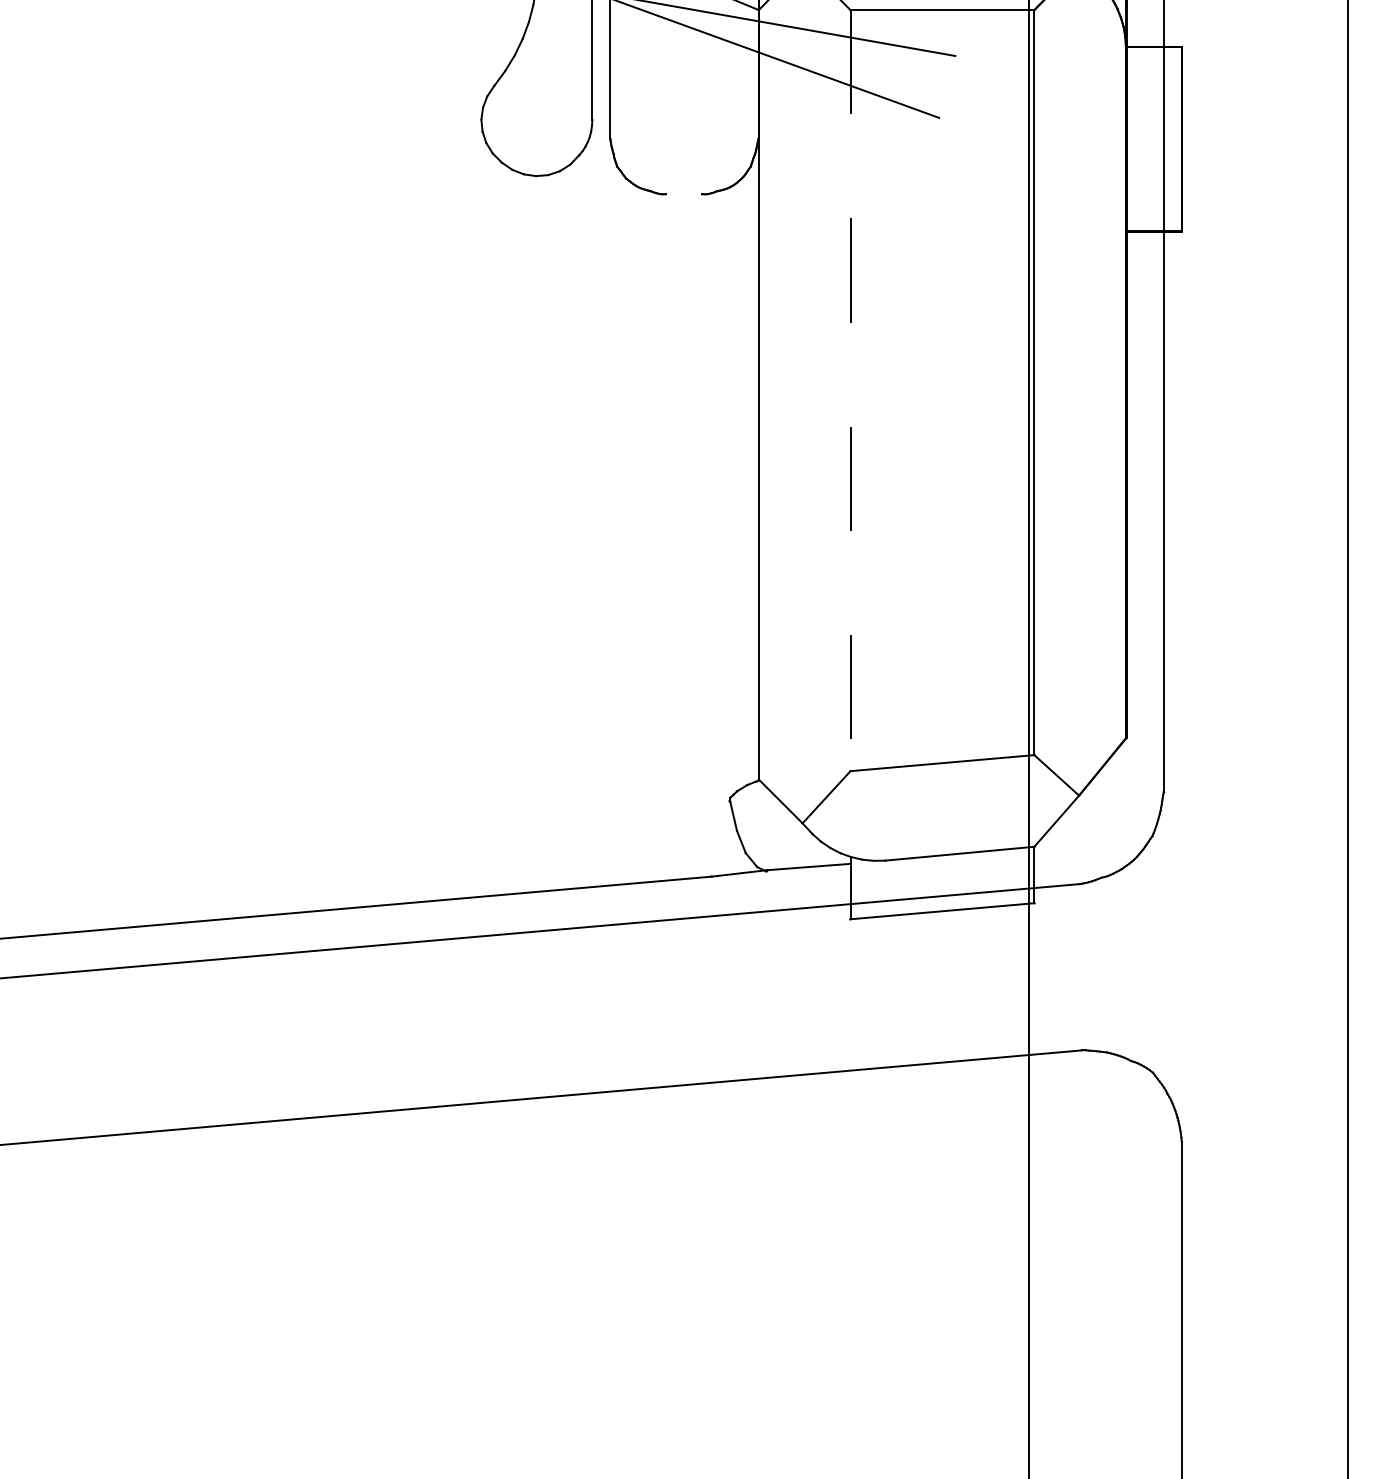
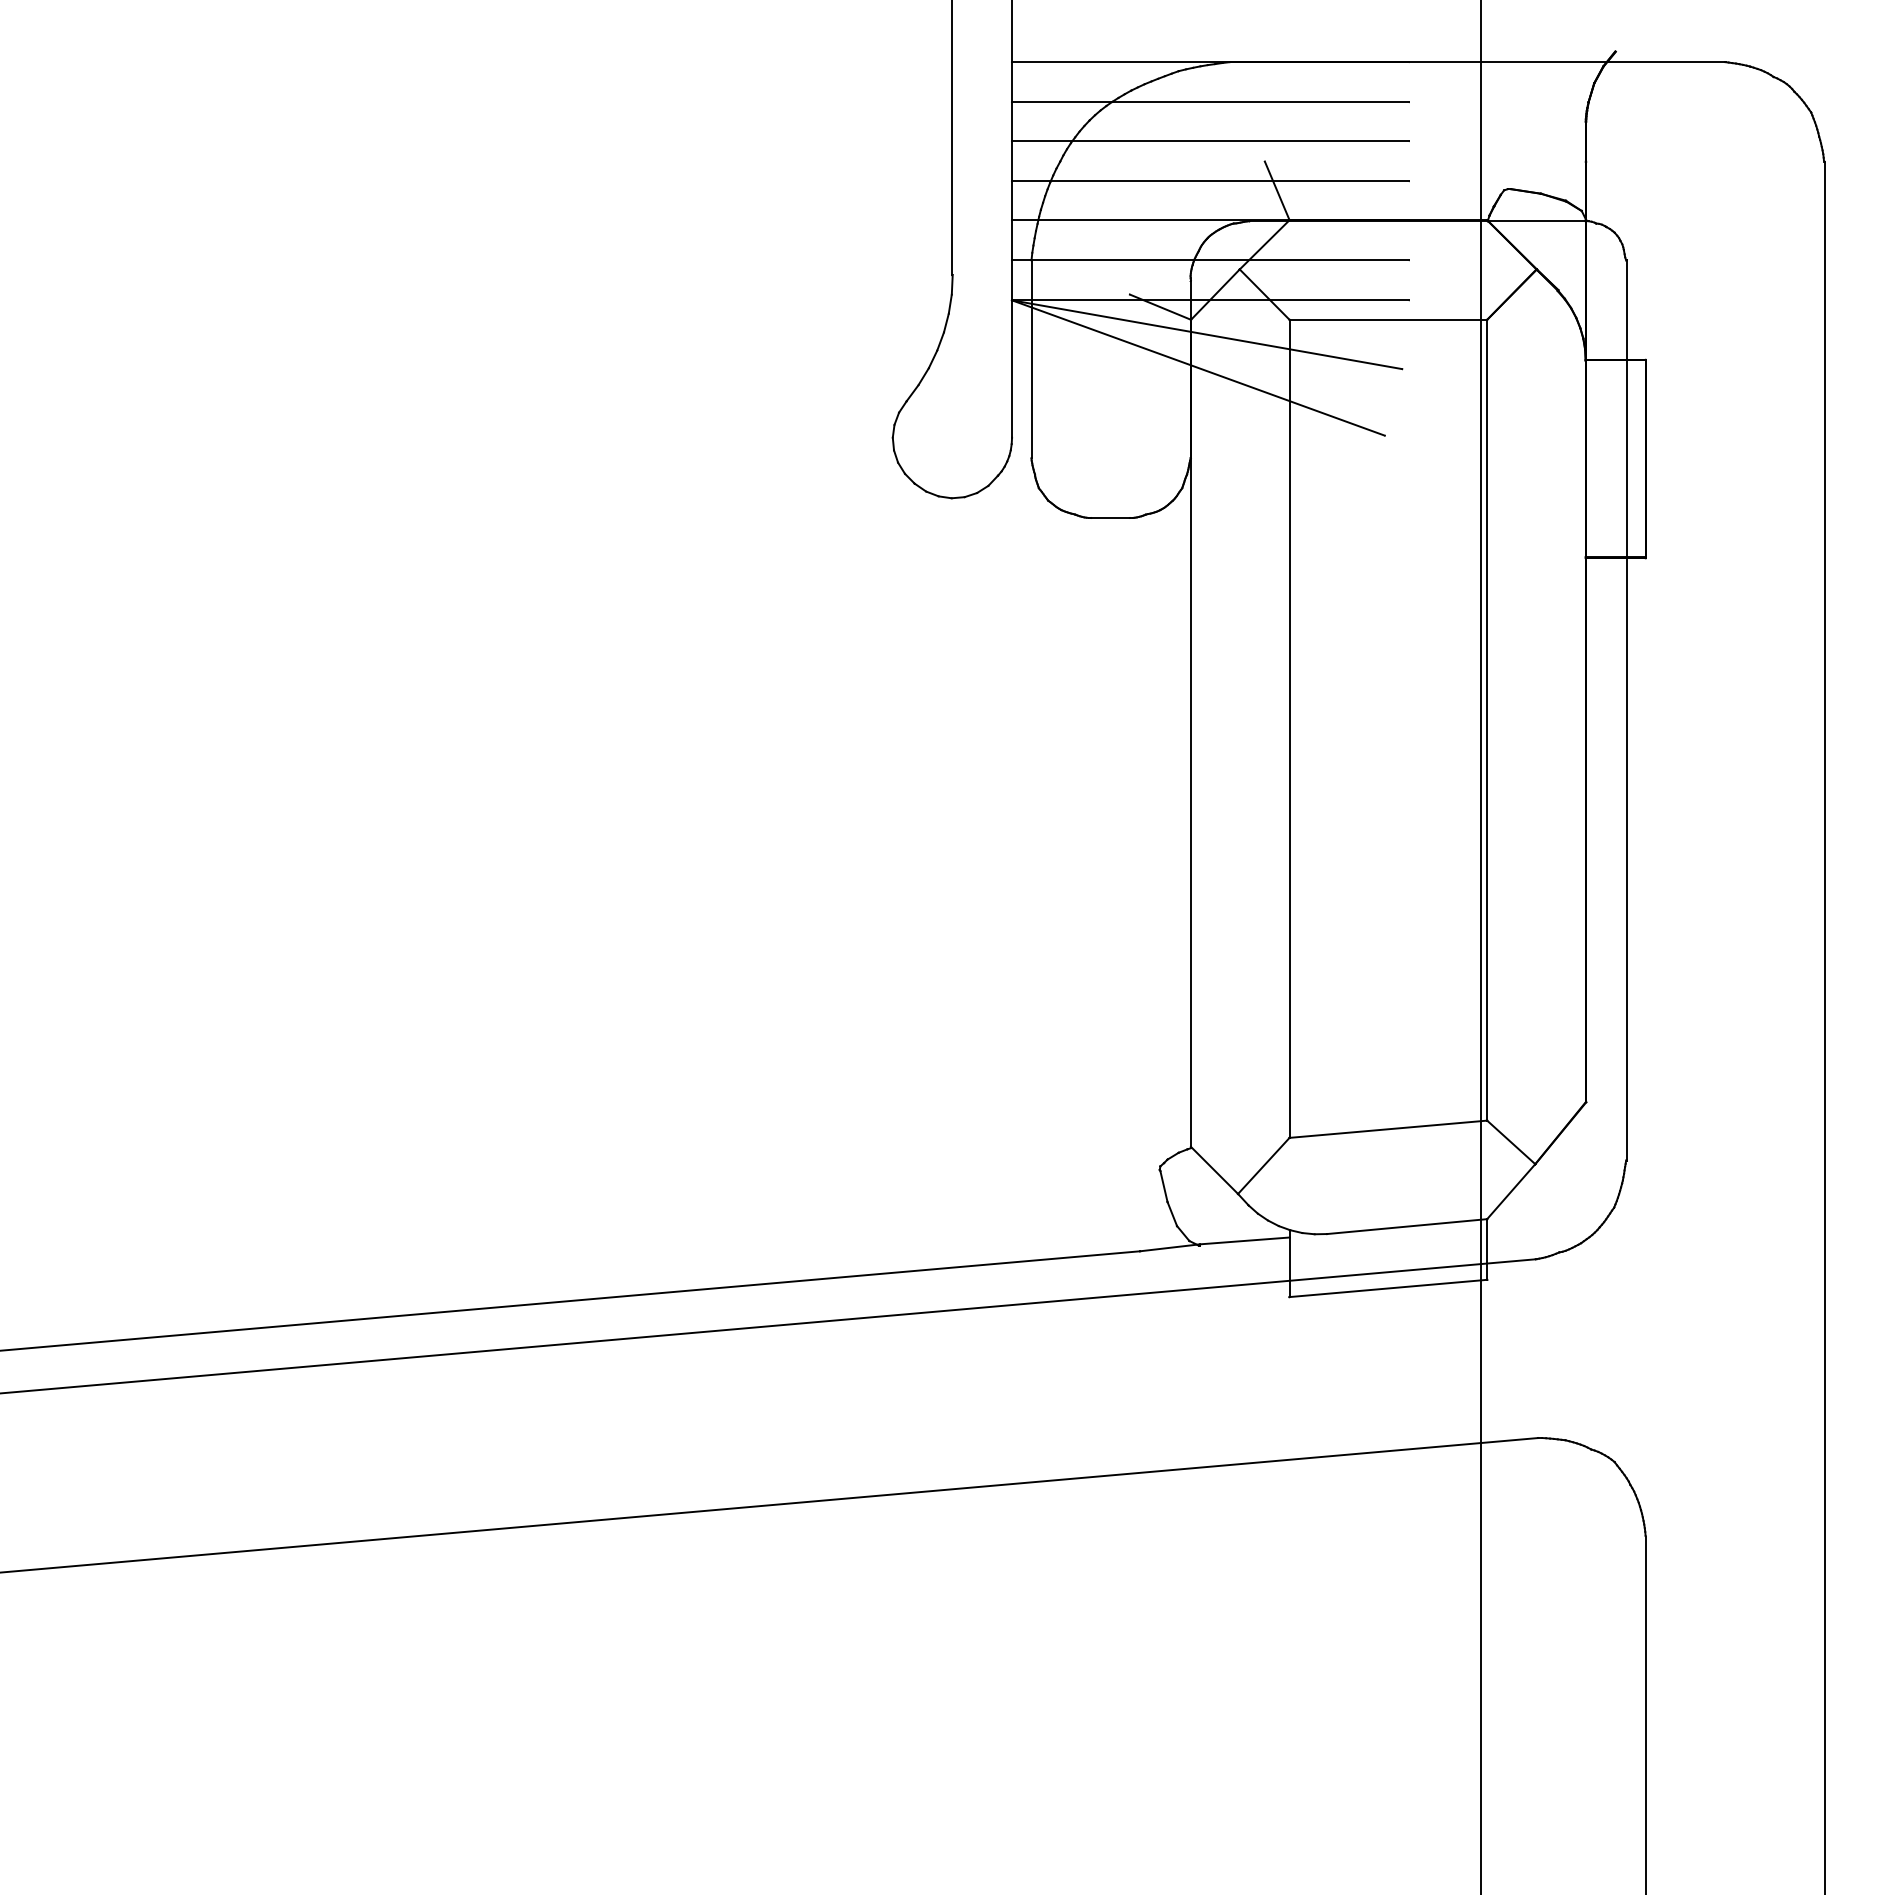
line: (683, 194) -> (1110, 517), added
line: (850, 391) -> (1289, 729), dashed -> solid

